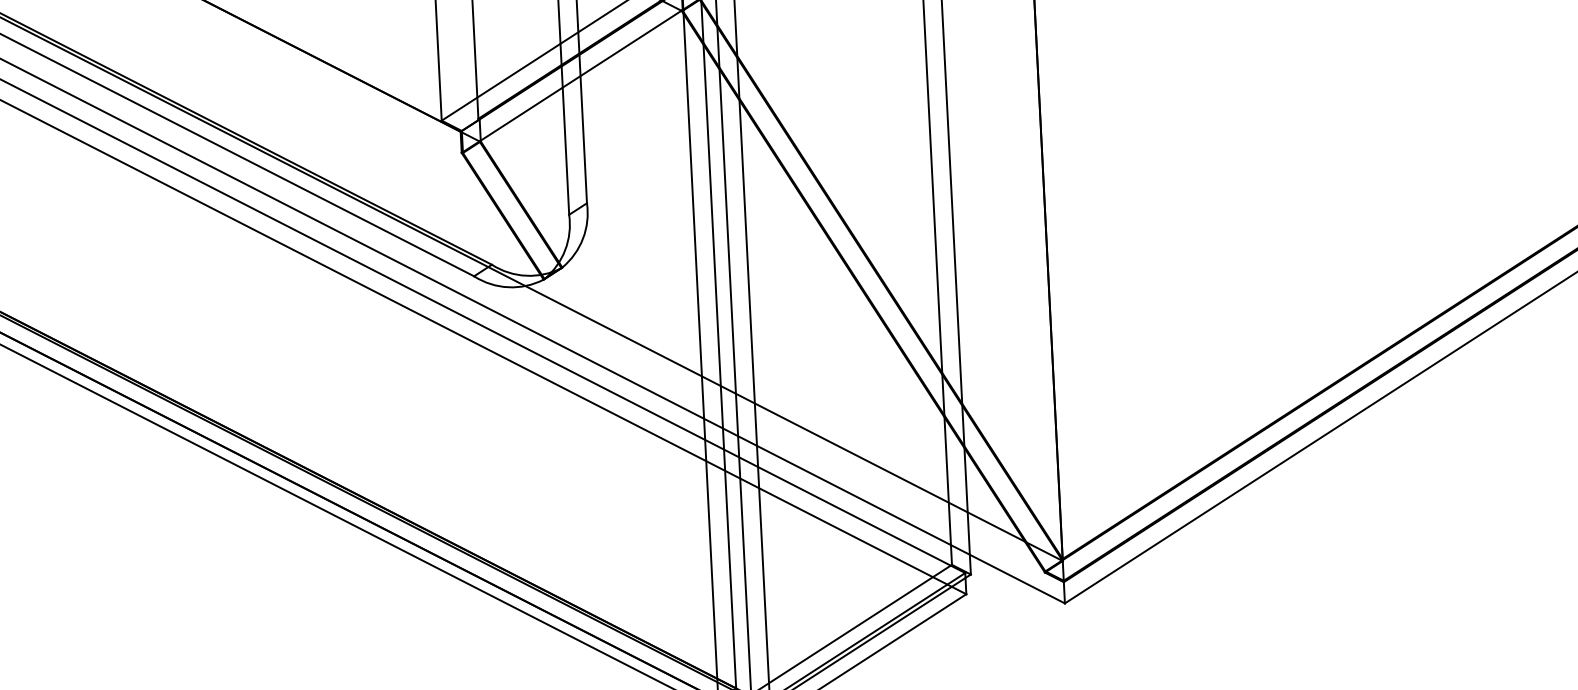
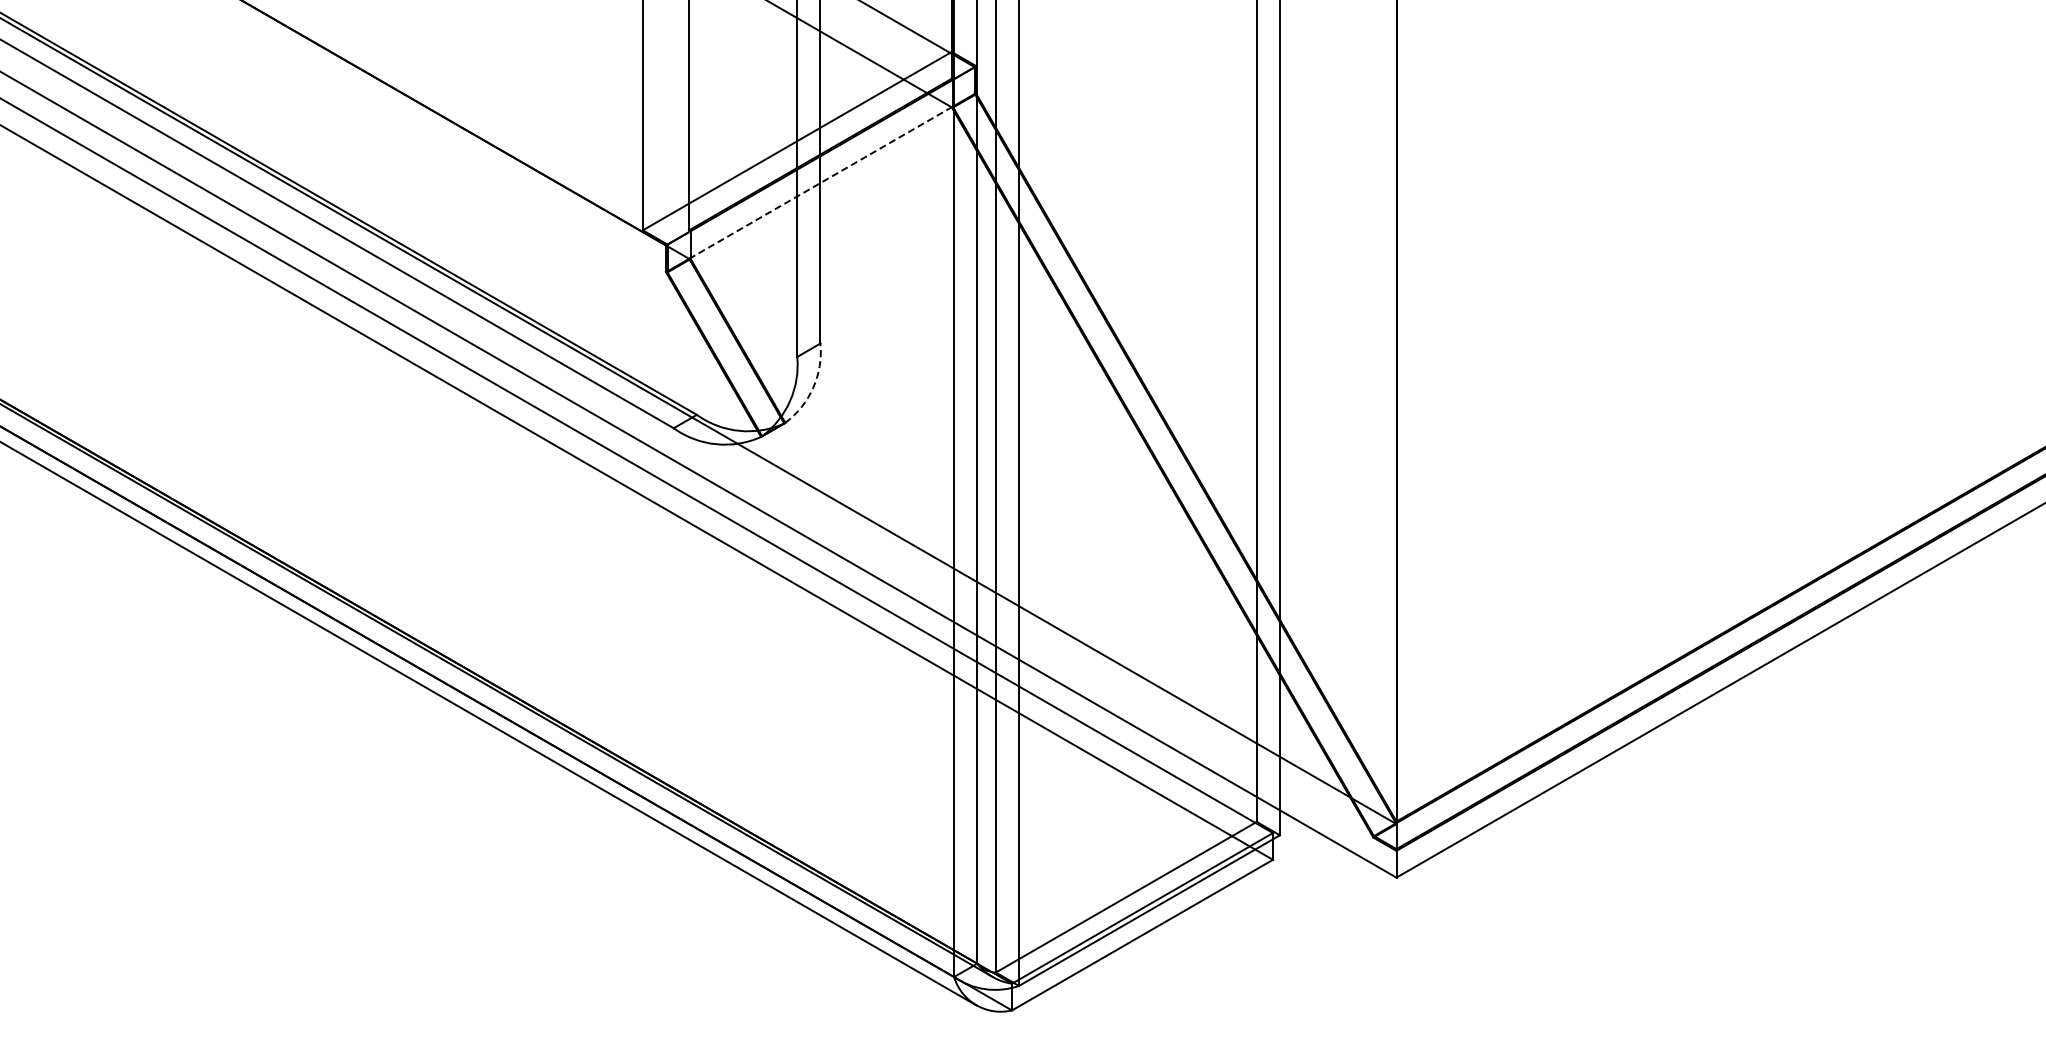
line: (580, 76) -> (820, 183), solid -> dashed
arc: (583, 238) -> (813, 387), solid -> dashed

